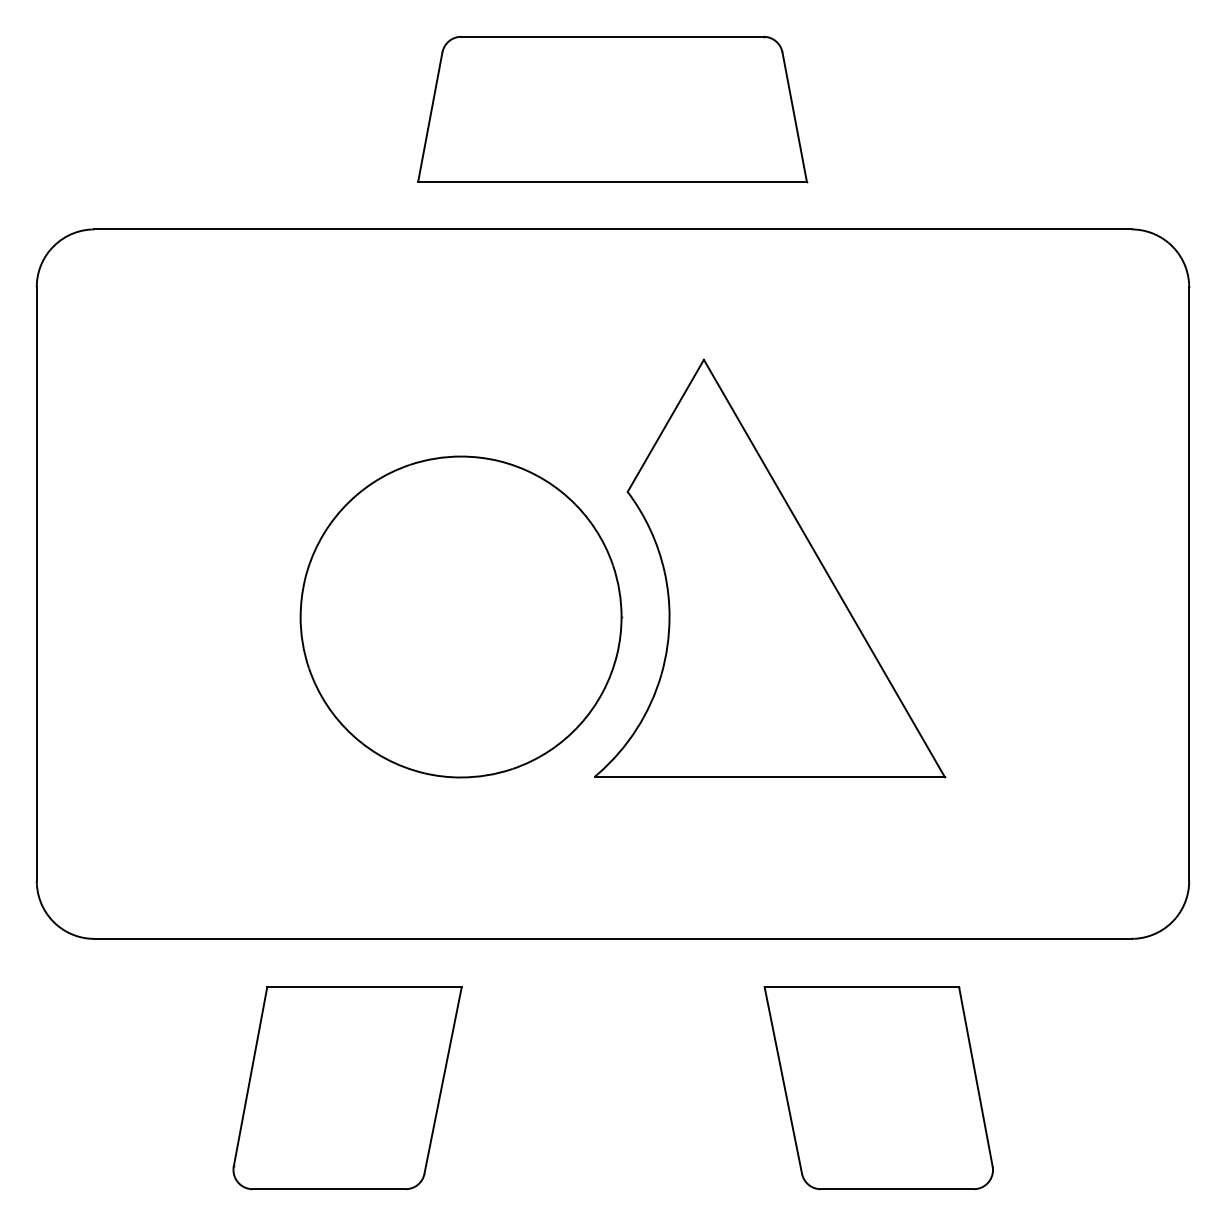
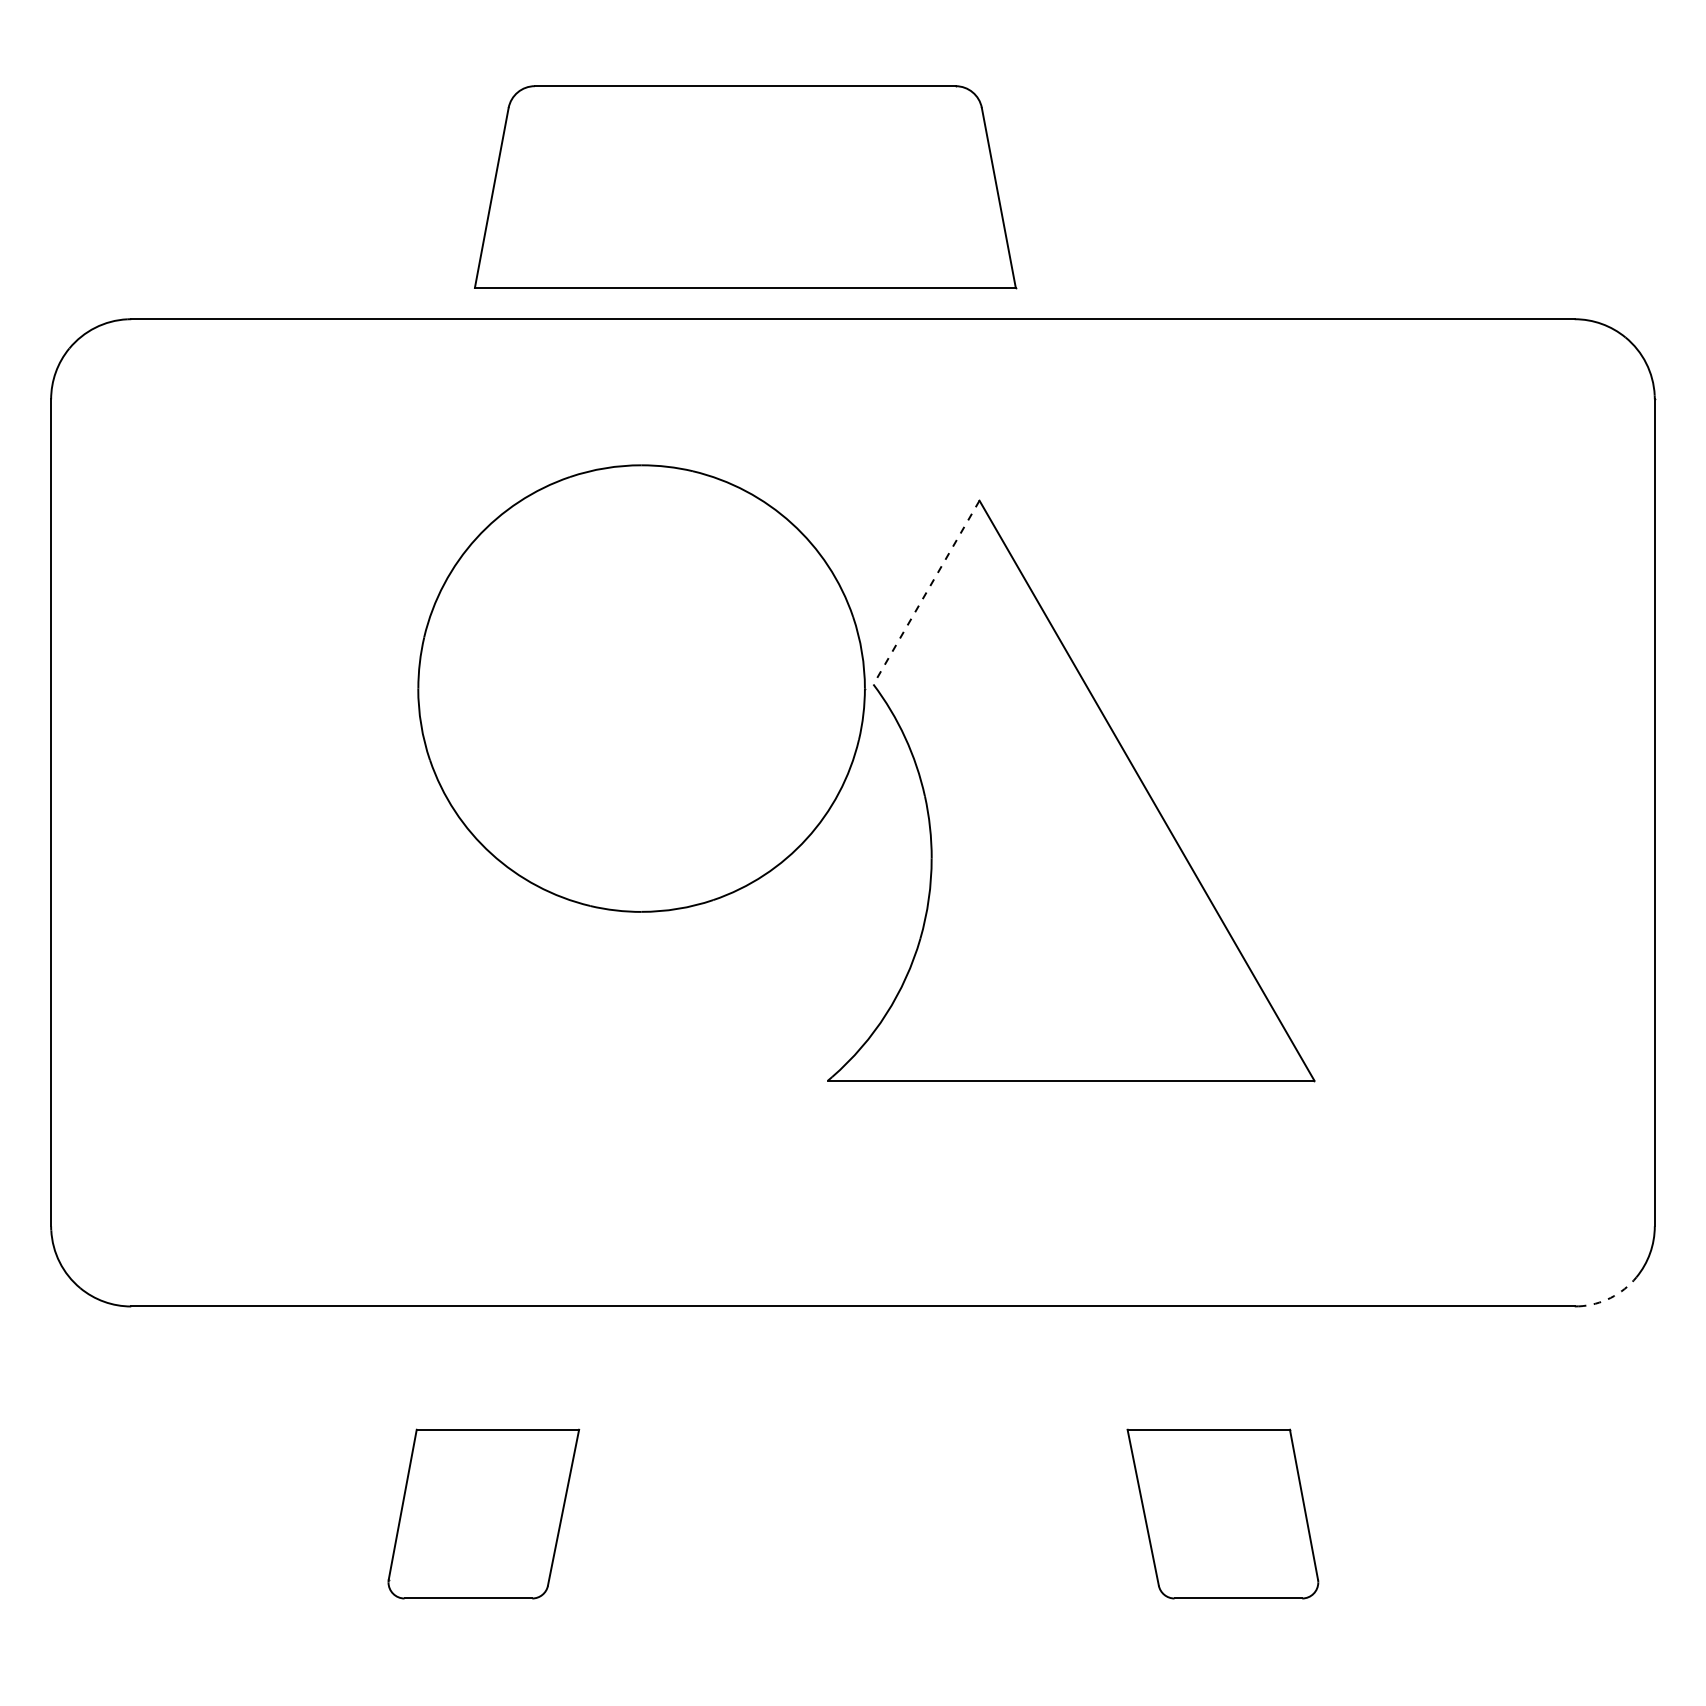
part: (612, 109) -> (745, 187), moved
line: (665, 426) -> (926, 593), solid -> dashed
part: (461, 616) -> (641, 688), moved
arc: (1157, 932) -> (1610, 1297), solid -> dashed
part: (347, 1087) -> (483, 1513), size x0.6
part: (878, 1087) -> (1222, 1513), size x0.6

